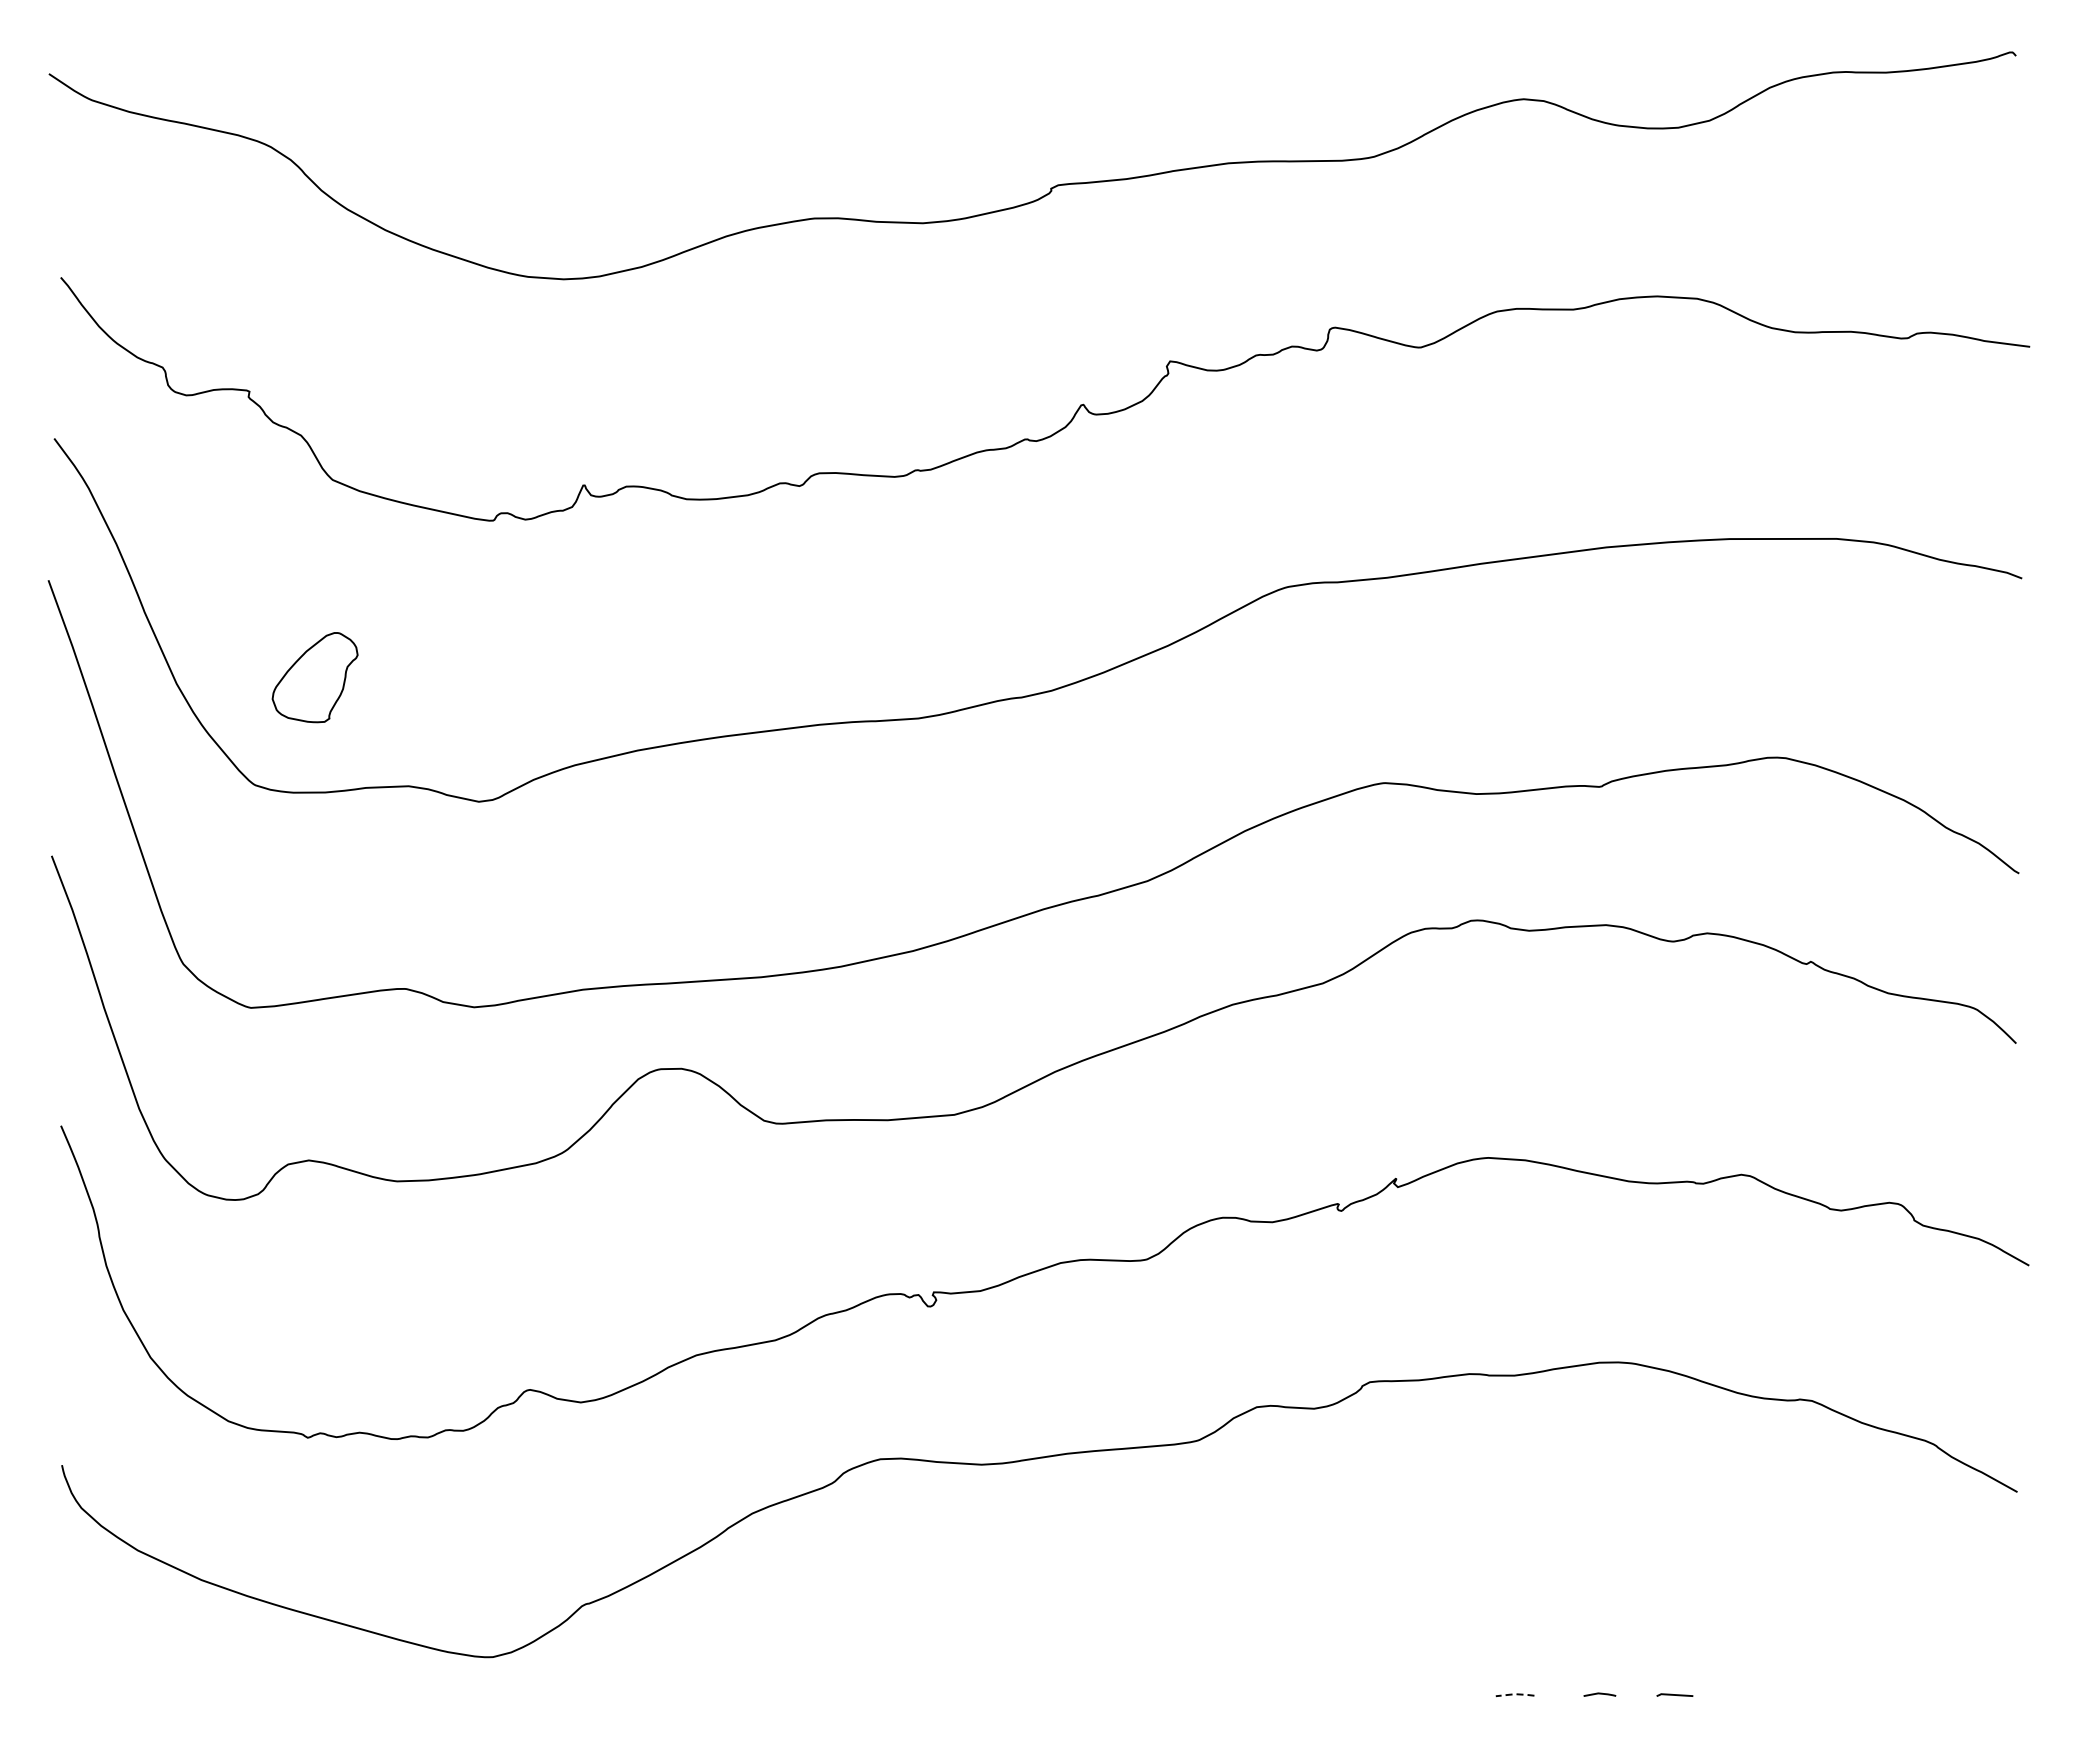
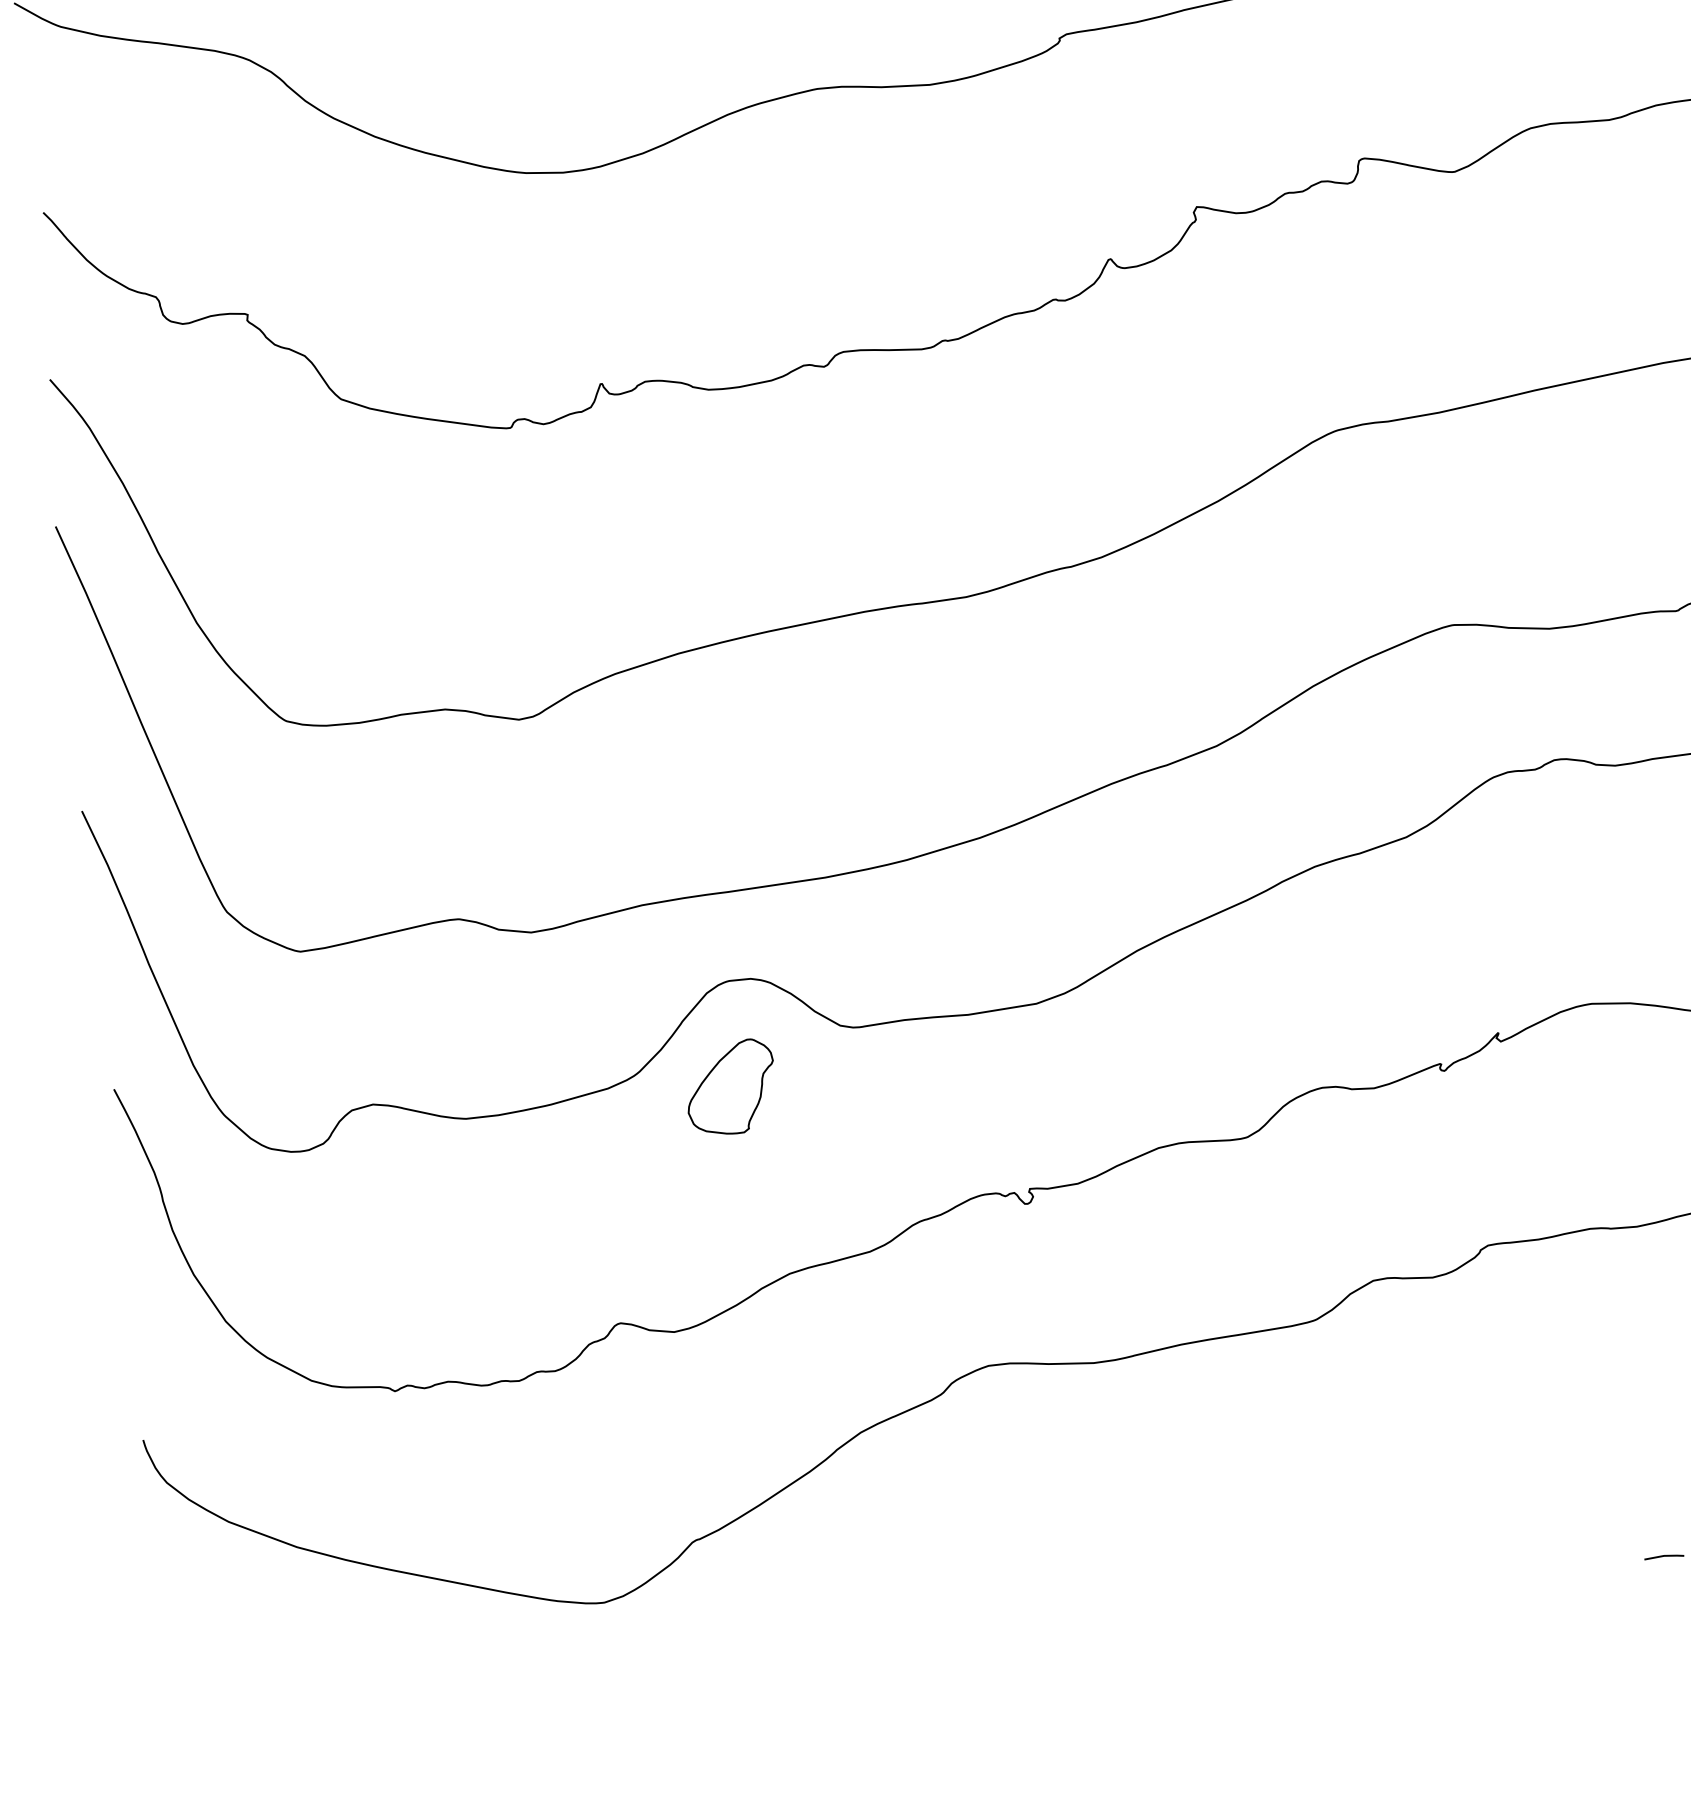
part: (314, 677) -> (730, 1087), moved
line: (1515, 1694) -> (1664, 1556), dashed -> solid

